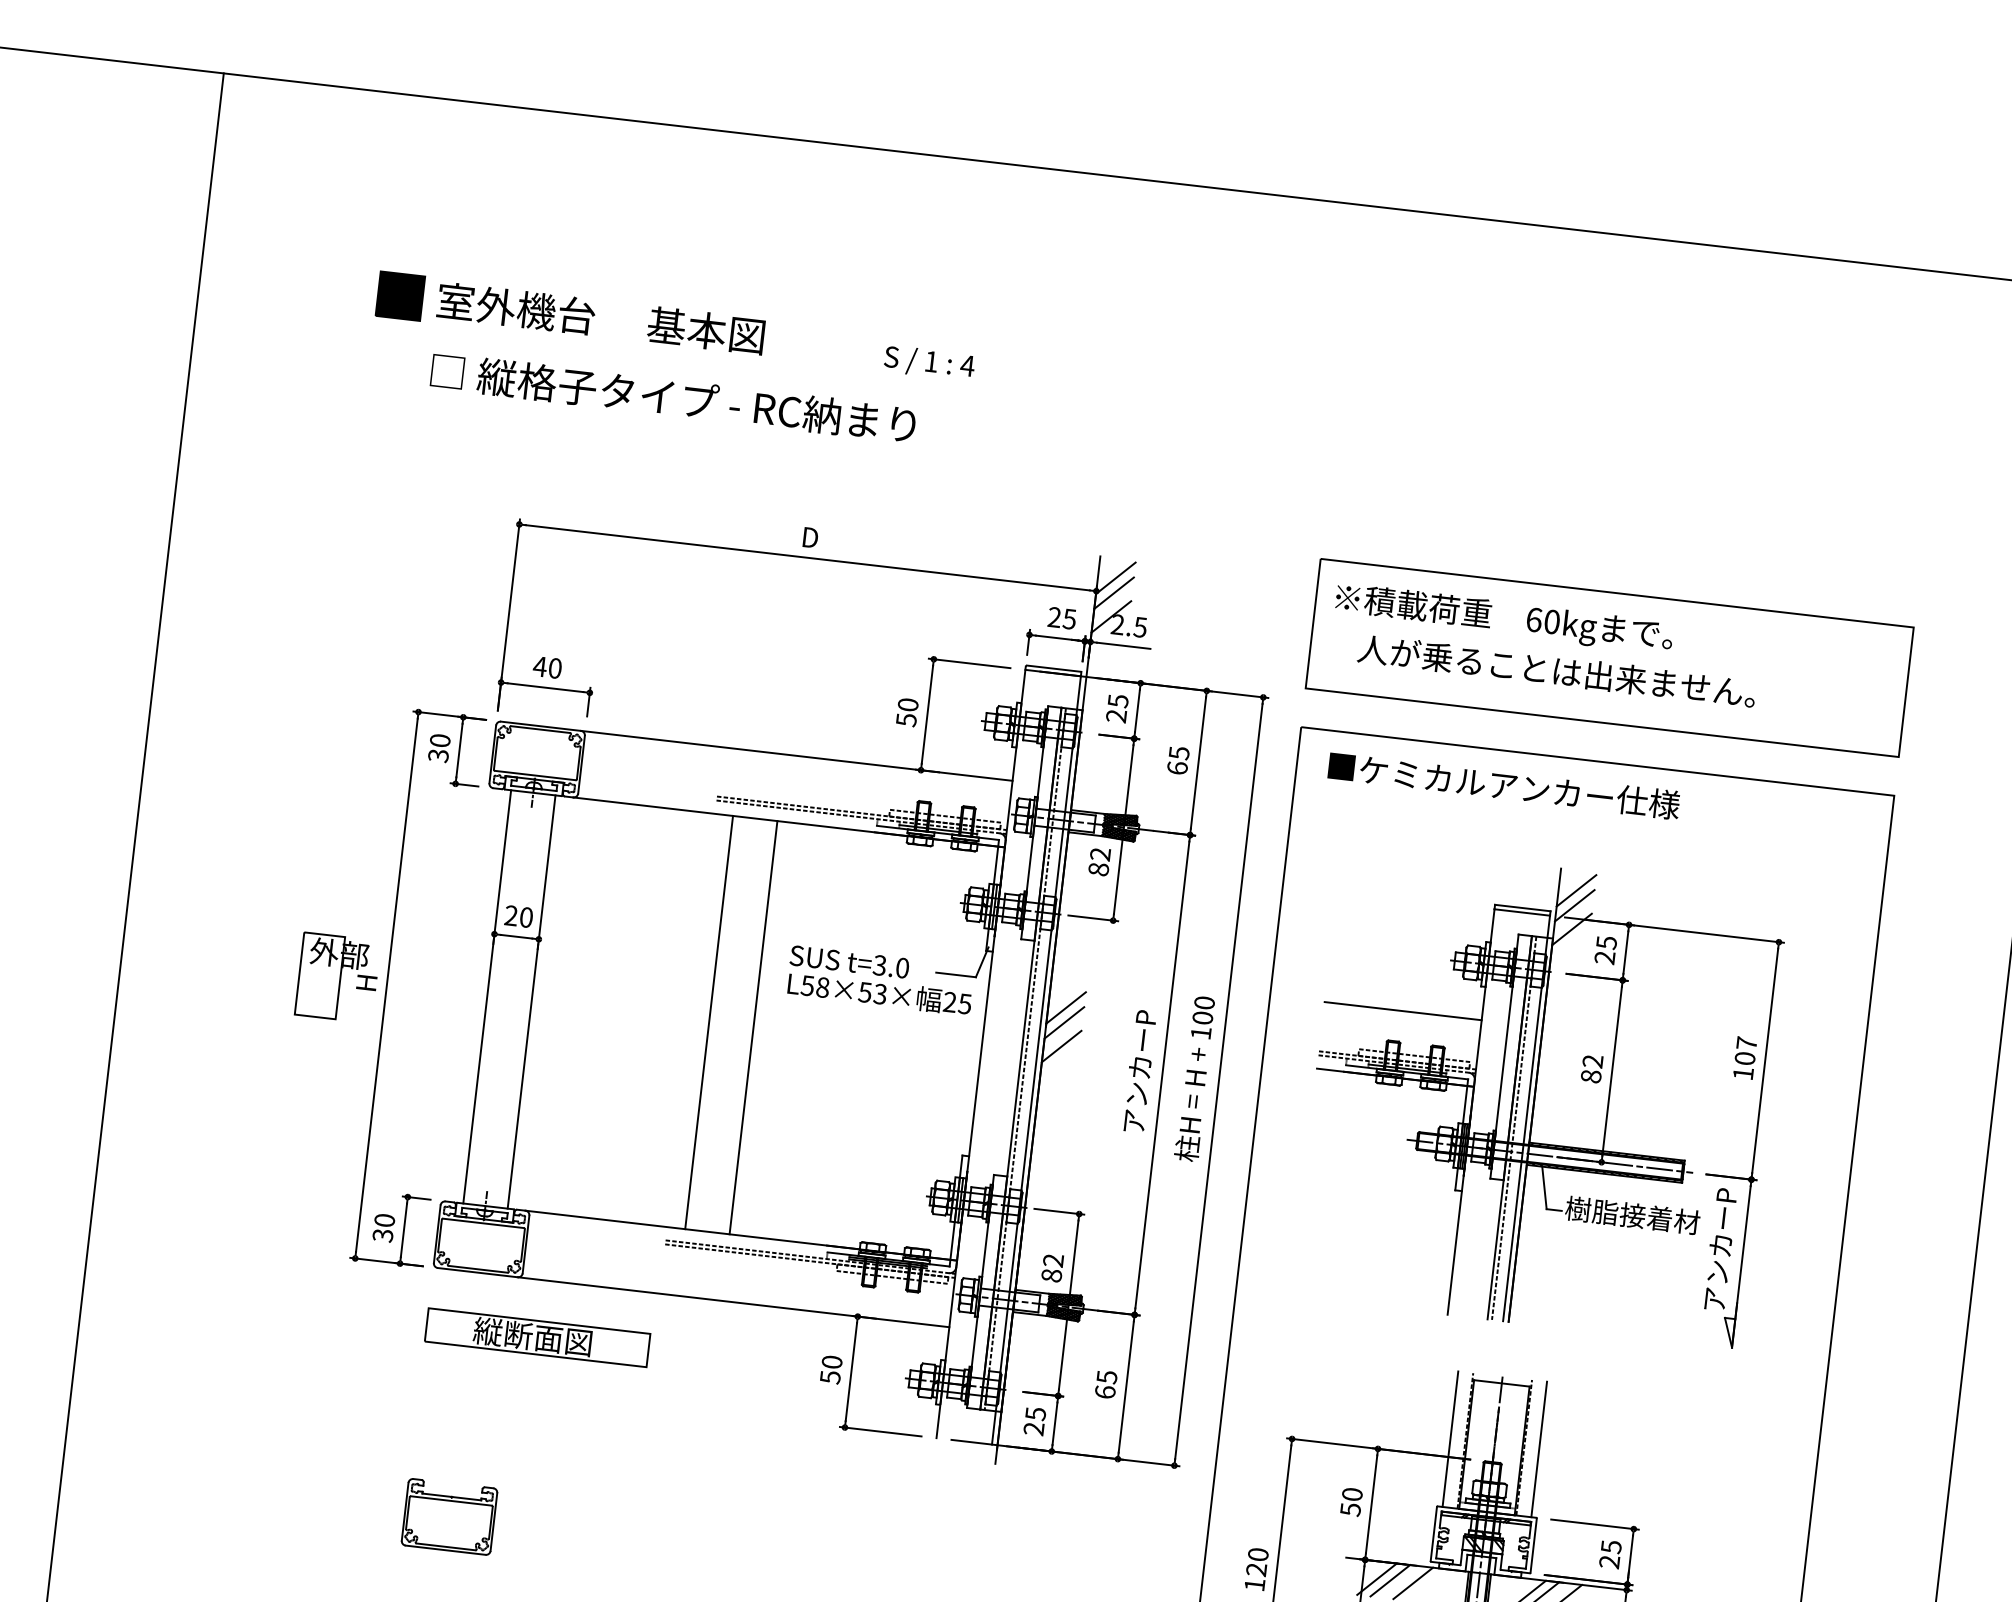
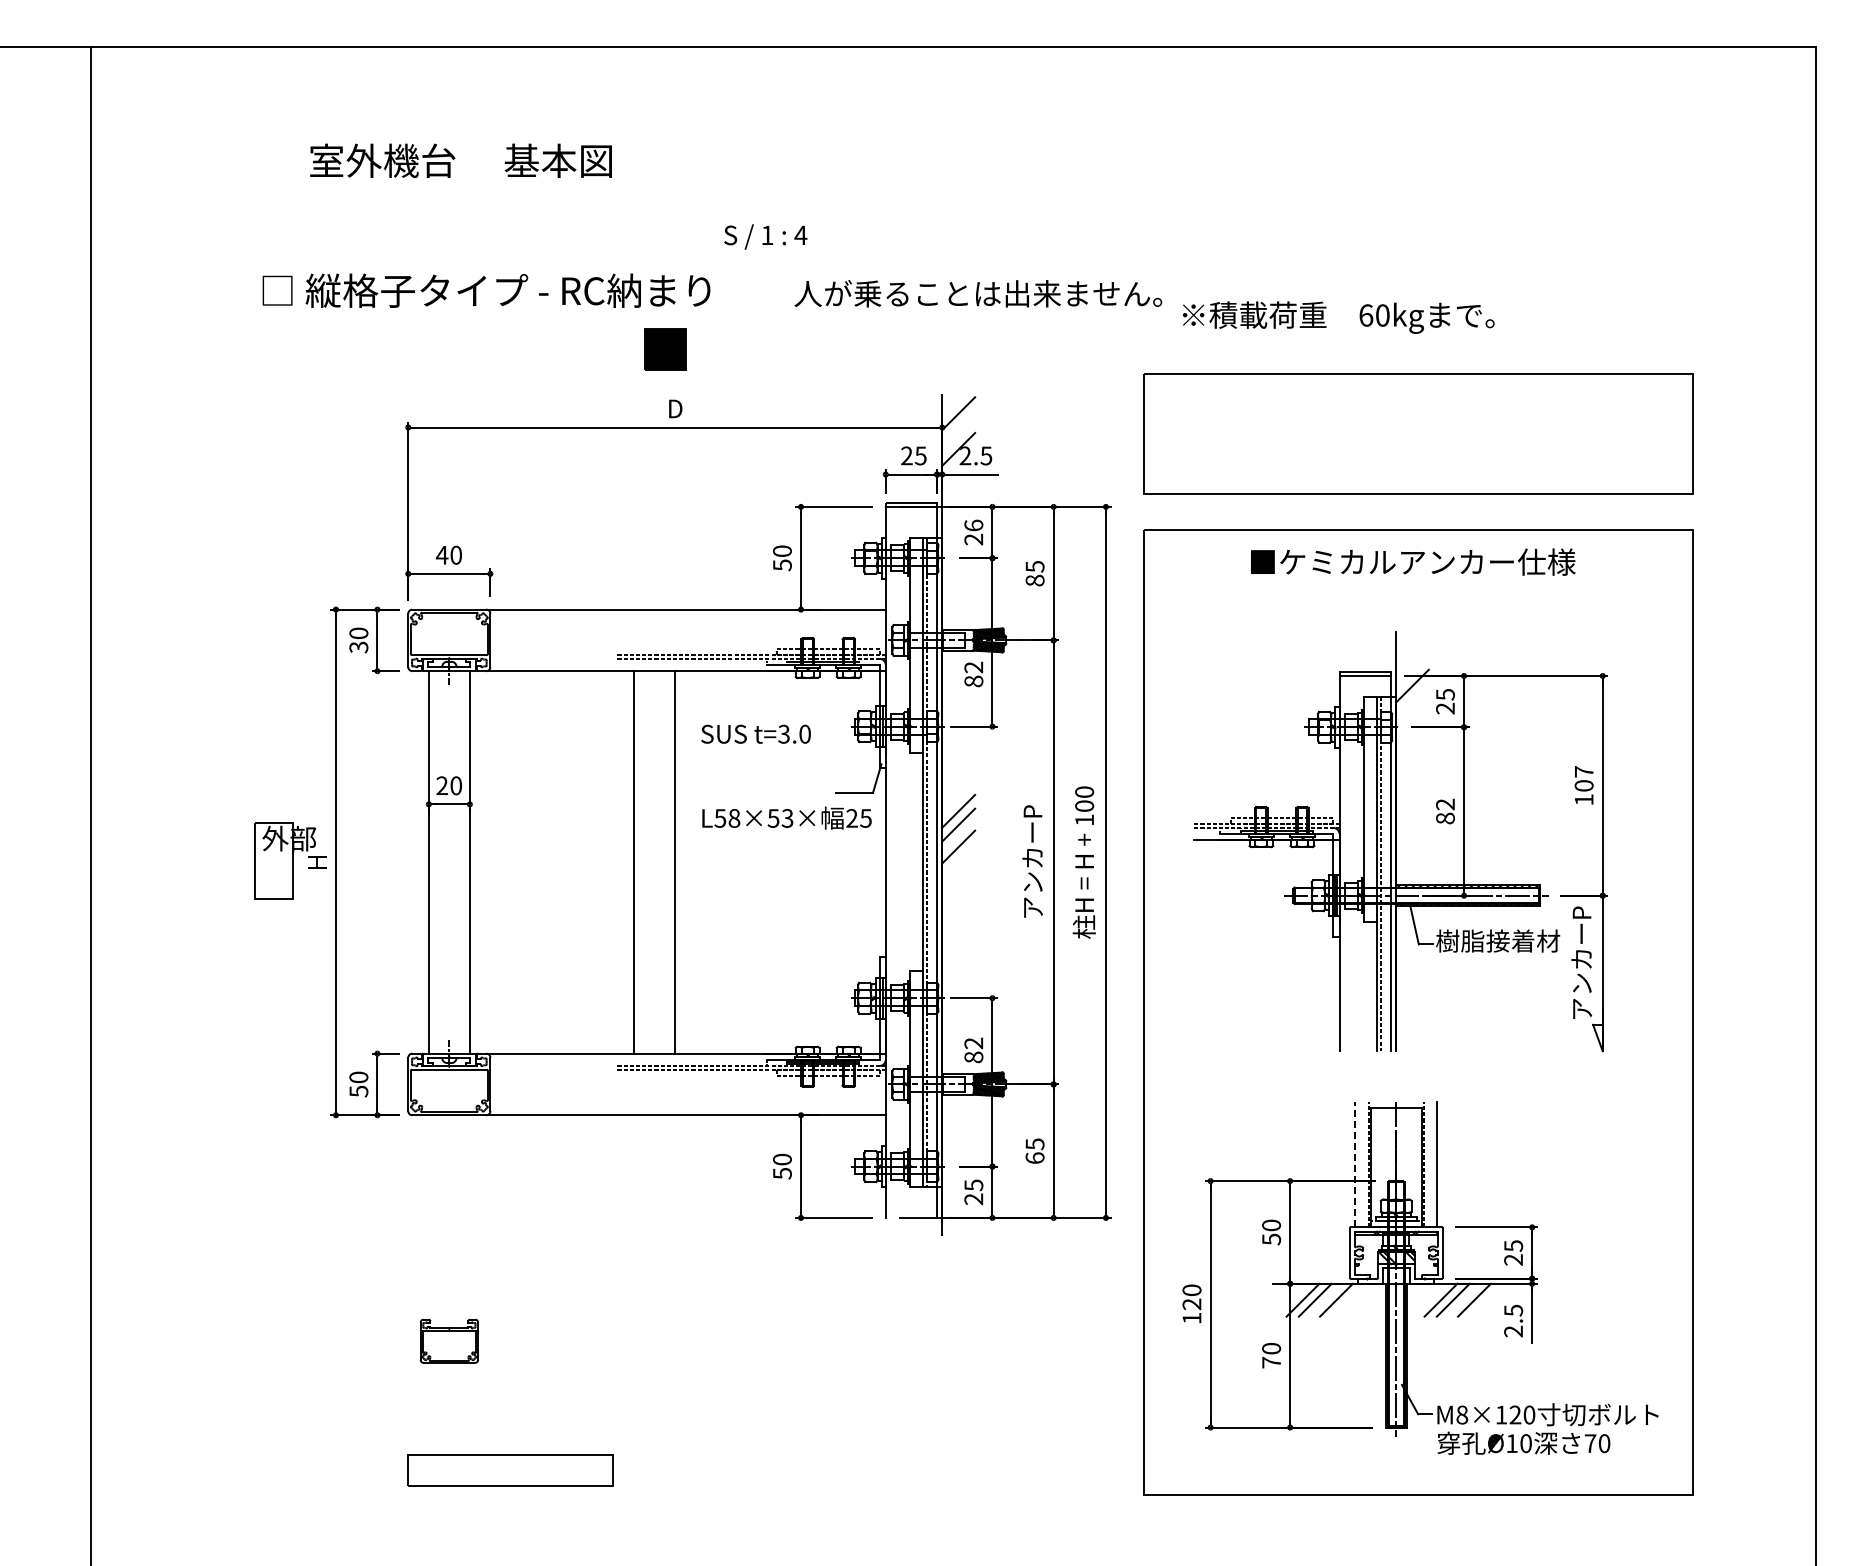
part: (400, 296) -> (665, 349), moved
text: (600, 318) -> (460, 160), moved
text: (673, 397) -> (486, 290), moved
line: (1113, 593) -> (958, 427), removed
text: (1504, 618) -> (1338, 317), moved
text: (1557, 670) -> (978, 293), moved
text: (1117, 700) -> (973, 525), 25 -> 26
text: (1176, 767) -> (1034, 580), 65 -> 85
text: (1504, 785) -> (1413, 561), moved
line: (1576, 890) -> (1412, 650), removed
line: (1574, 904) -> (1412, 663), removed
text: (849, 961) -> (755, 733), moved
line: (1402, 1010) -> (1266, 778), removed
text: (382, 1234) -> (358, 1090), 30 -> 50
part: (537, 1337) -> (510, 1168), removed
line: (1450, 1439) -> (1355, 1164), solid -> dashed
part: (449, 1516) -> (449, 1340), size x0.7

